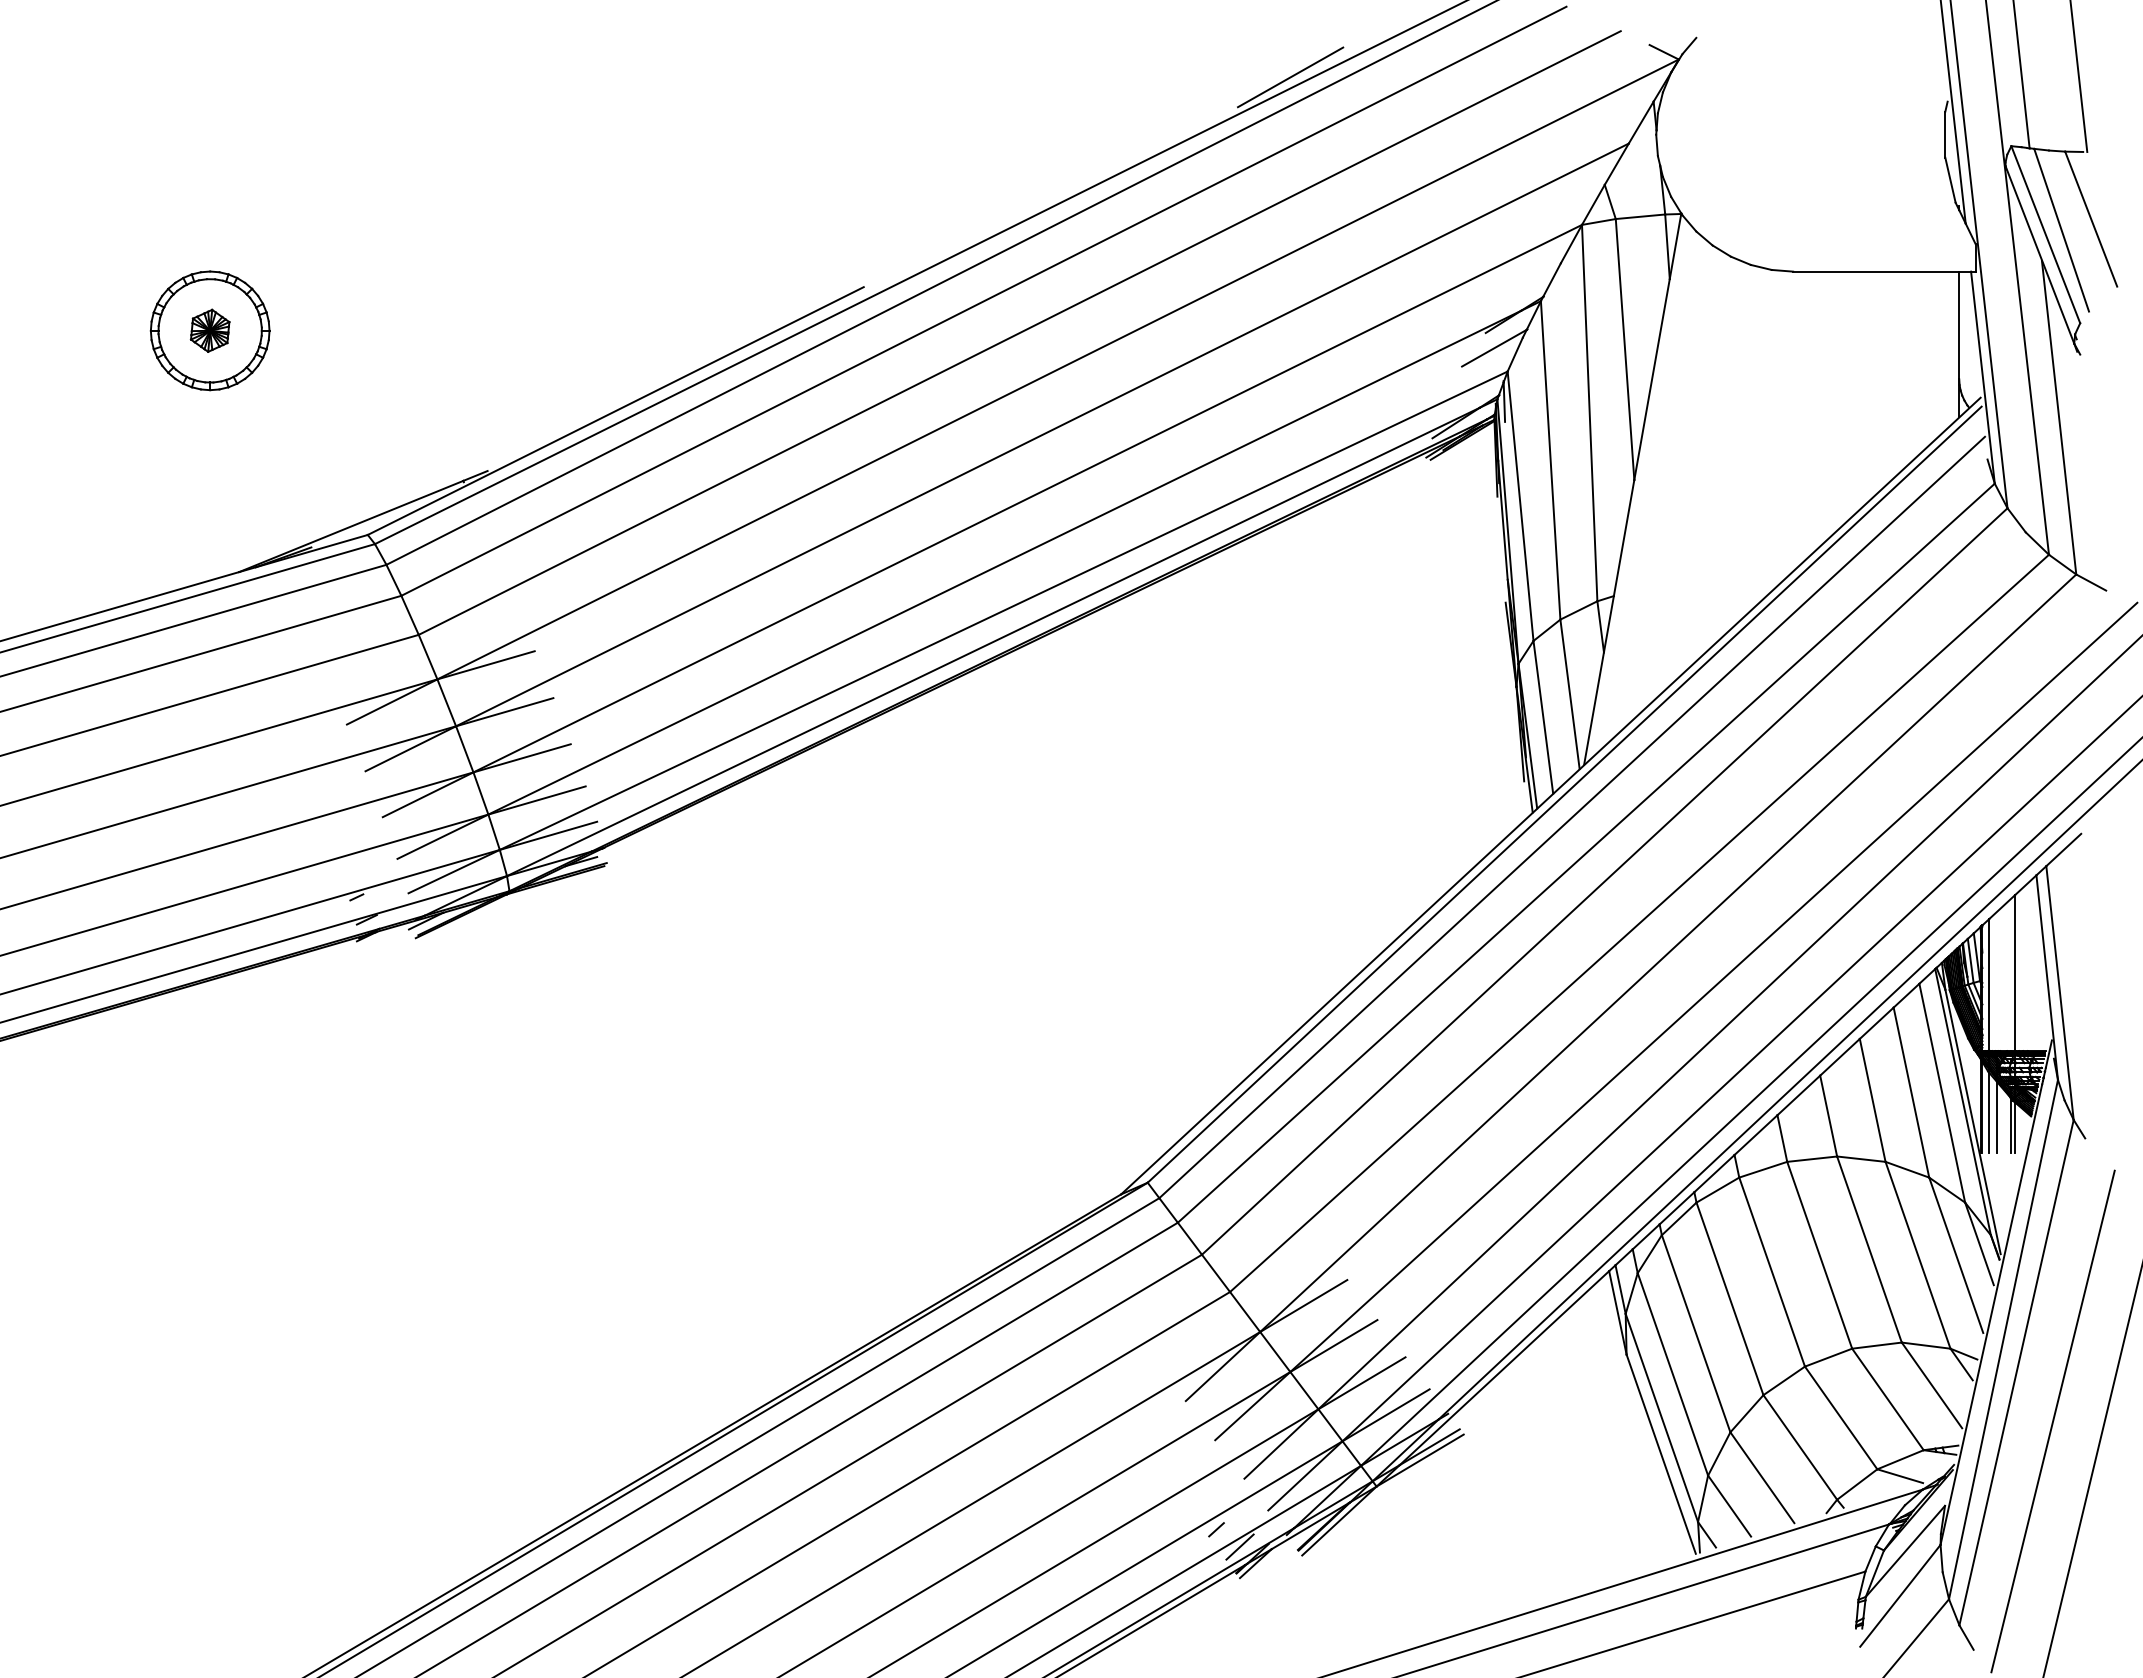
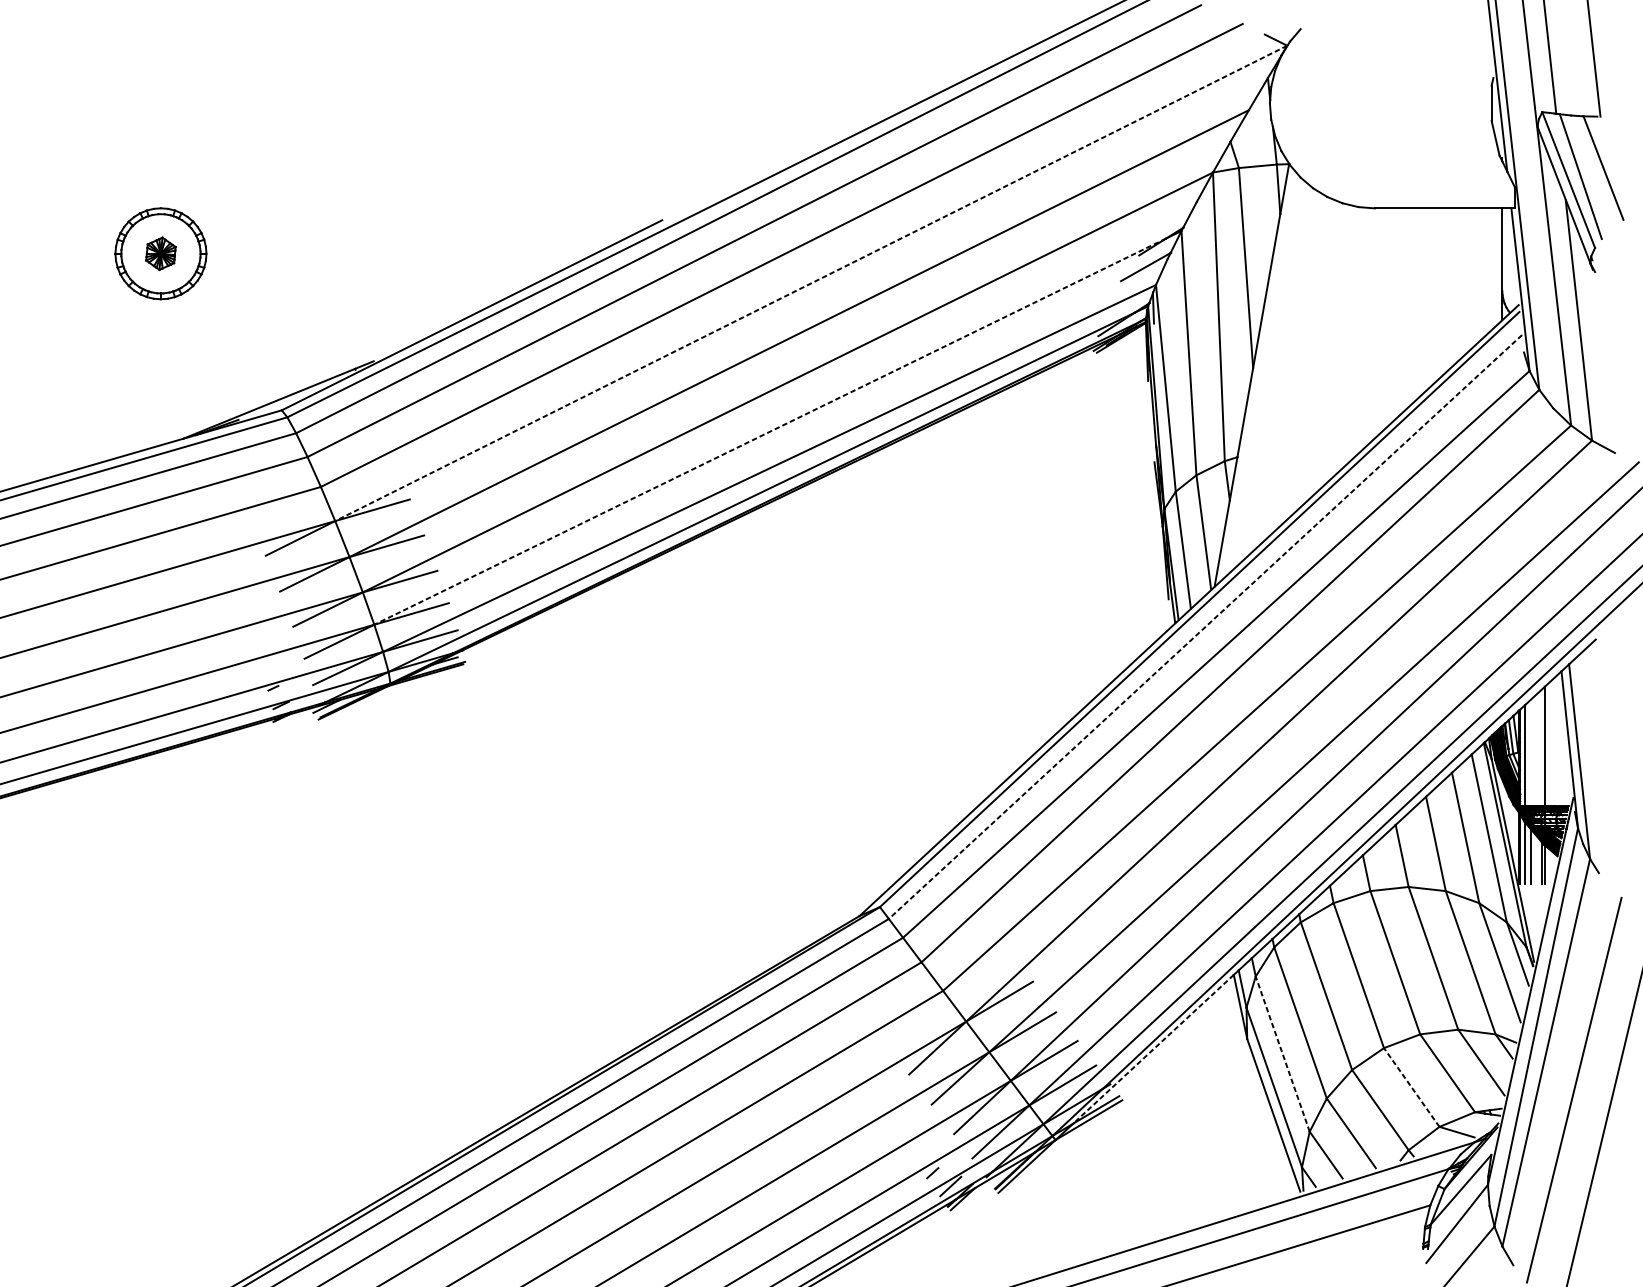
line: (1290, 77) -> (989, 59), removed
line: (1058, 369) -> (811, 283), solid -> dashed
line: (1004, 562) -> (770, 431), solid -> dashed
line: (1572, 817) -> (1205, 627), solid -> dashed
line: (1504, 1368) -> (1153, 1049), solid -> dashed
line: (1672, 1373) -> (1282, 1053), solid -> dashed
line: (1841, 1417) -> (1412, 1087), solid -> dashed

